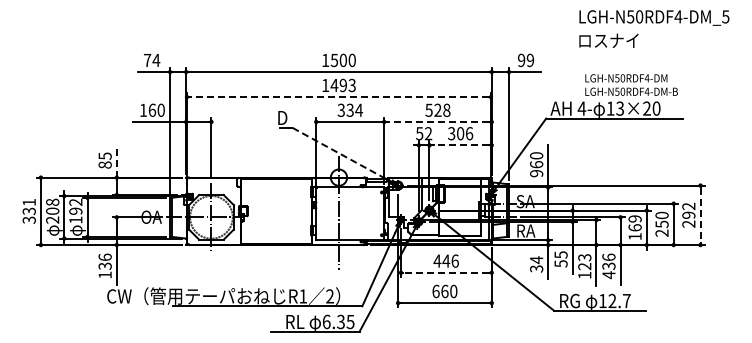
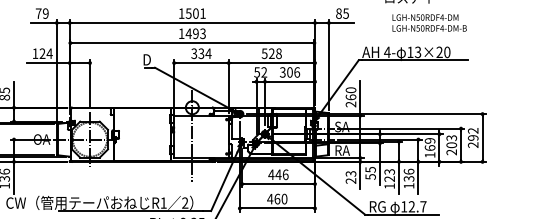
text: (156, 60) -> (45, 13), 74 -> 79
text: (351, 60) -> (202, 13), 1500 -> 1501
text: (526, 60) -> (342, 13), 99 -> 85
text: (631, 84) -> (429, 22), moved
line: (338, 97) -> (192, 43), dashed -> solid
text: (156, 109) -> (45, 53), 160 -> 124
line: (437, 121) -> (271, 62), dashed -> solid
line: (460, 145) -> (289, 81), dashed -> solid
line: (338, 153) -> (192, 88), dashed -> solid
line: (116, 161) -> (13, 94), dashed -> solid
text: (536, 173) -> (350, 104), 960 -> 260
line: (700, 215) -> (482, 138), dashed -> solid
text: (661, 219) -> (451, 141), 250 -> 203
text: (536, 264) -> (350, 177), 34 -> 23
line: (446, 272) -> (278, 183), dashed -> solid
text: (608, 275) -> (408, 186), 436 -> 136
text: (435, 291) -> (269, 199), 660 -> 460

